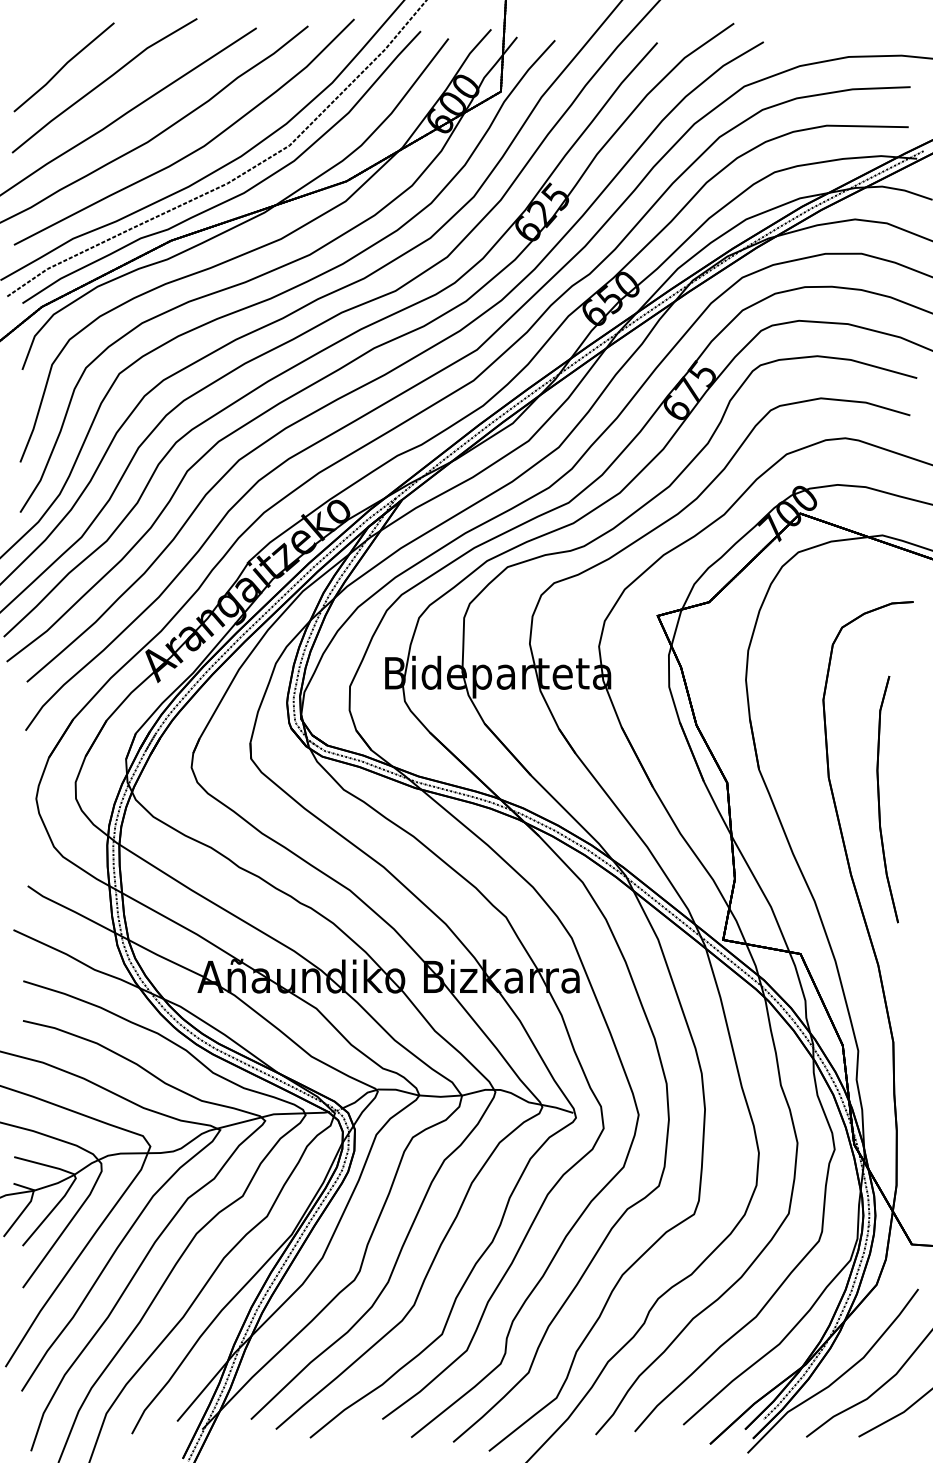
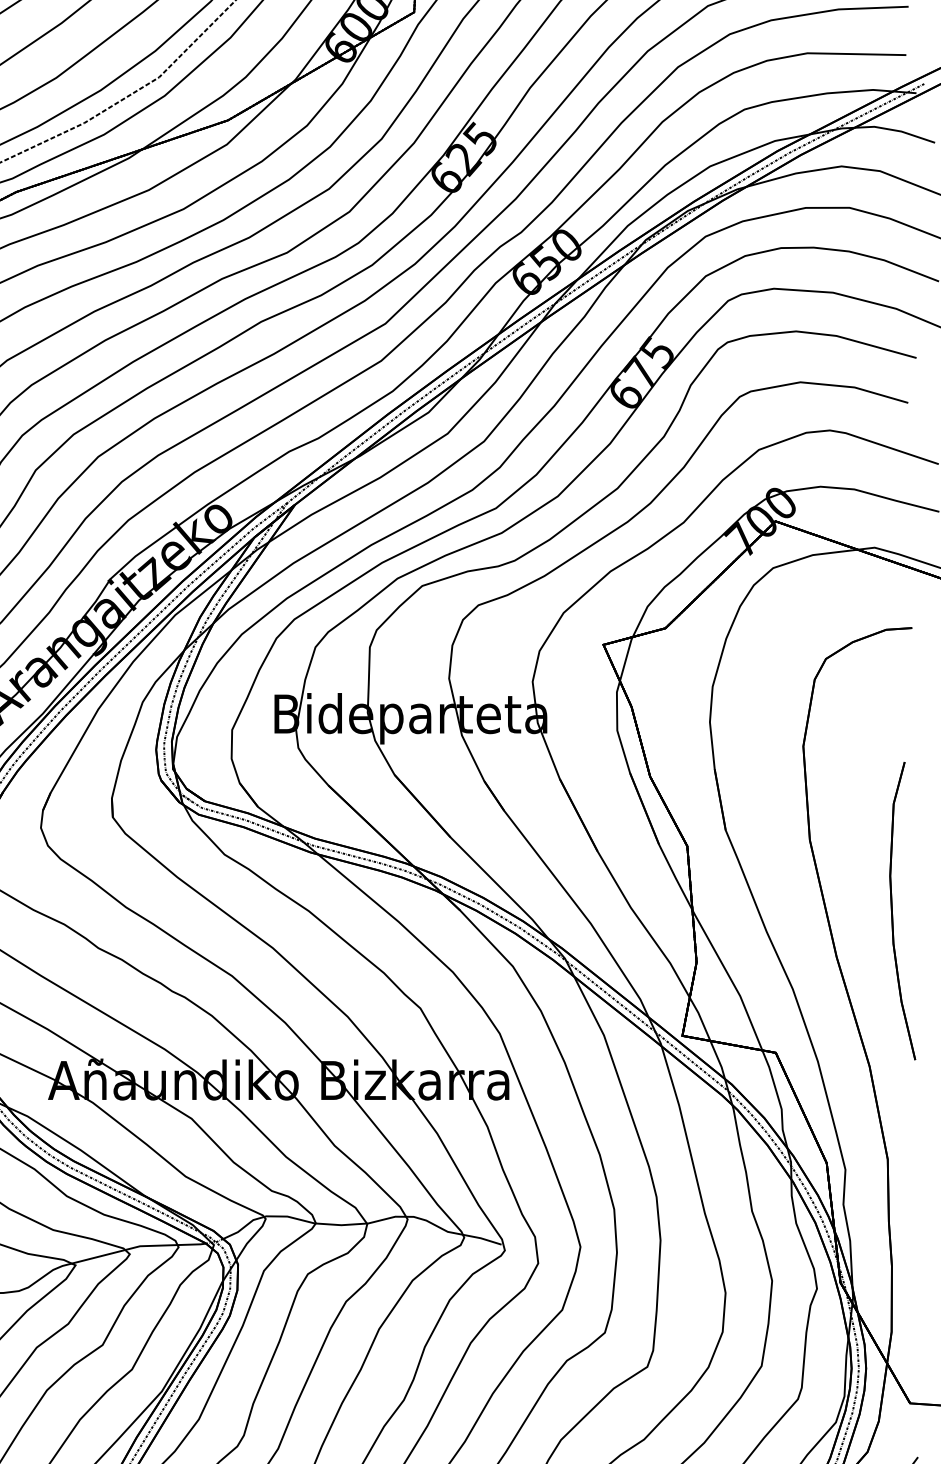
part: (879, 799) -> (892, 911), moved

